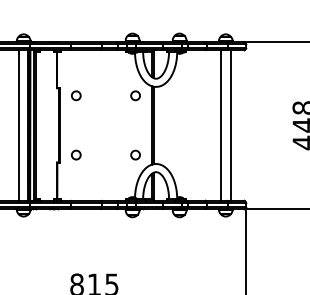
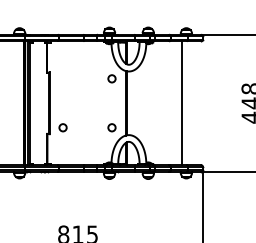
circle: (75, 95) -> (62, 78), removed
line: (18, 125) -> (15, 103), removed
line: (230, 125) -> (190, 103), removed

